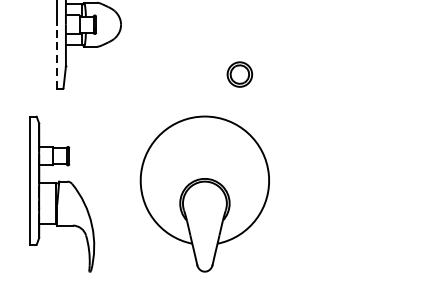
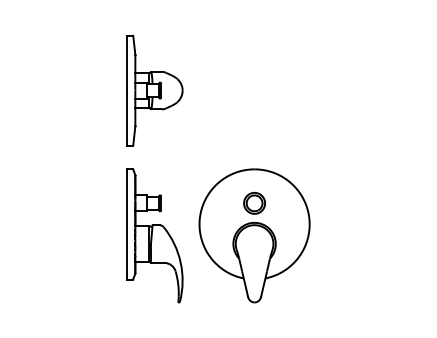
line: (56, 57) -> (127, 118), dashed -> solid
part: (239, 74) -> (254, 203), moved
part: (61, 193) -> (154, 235), moved

